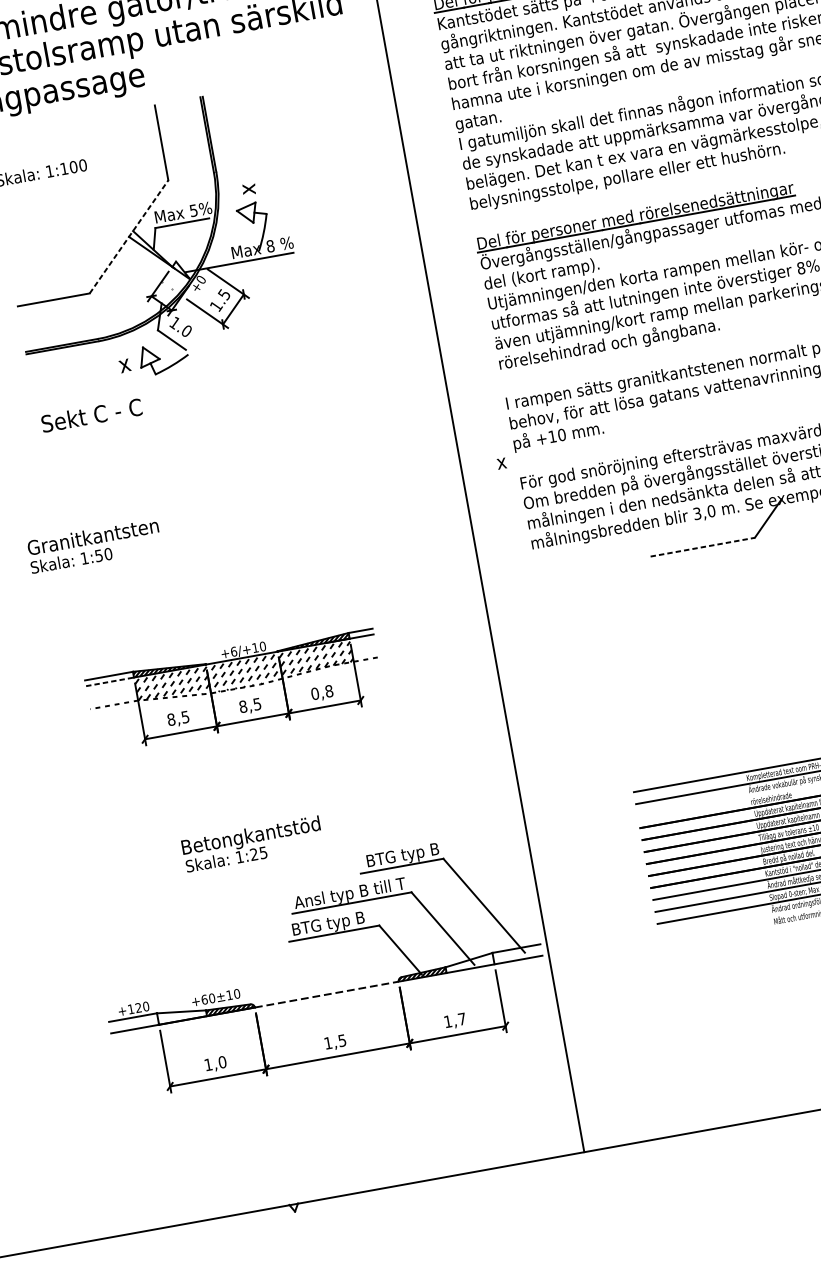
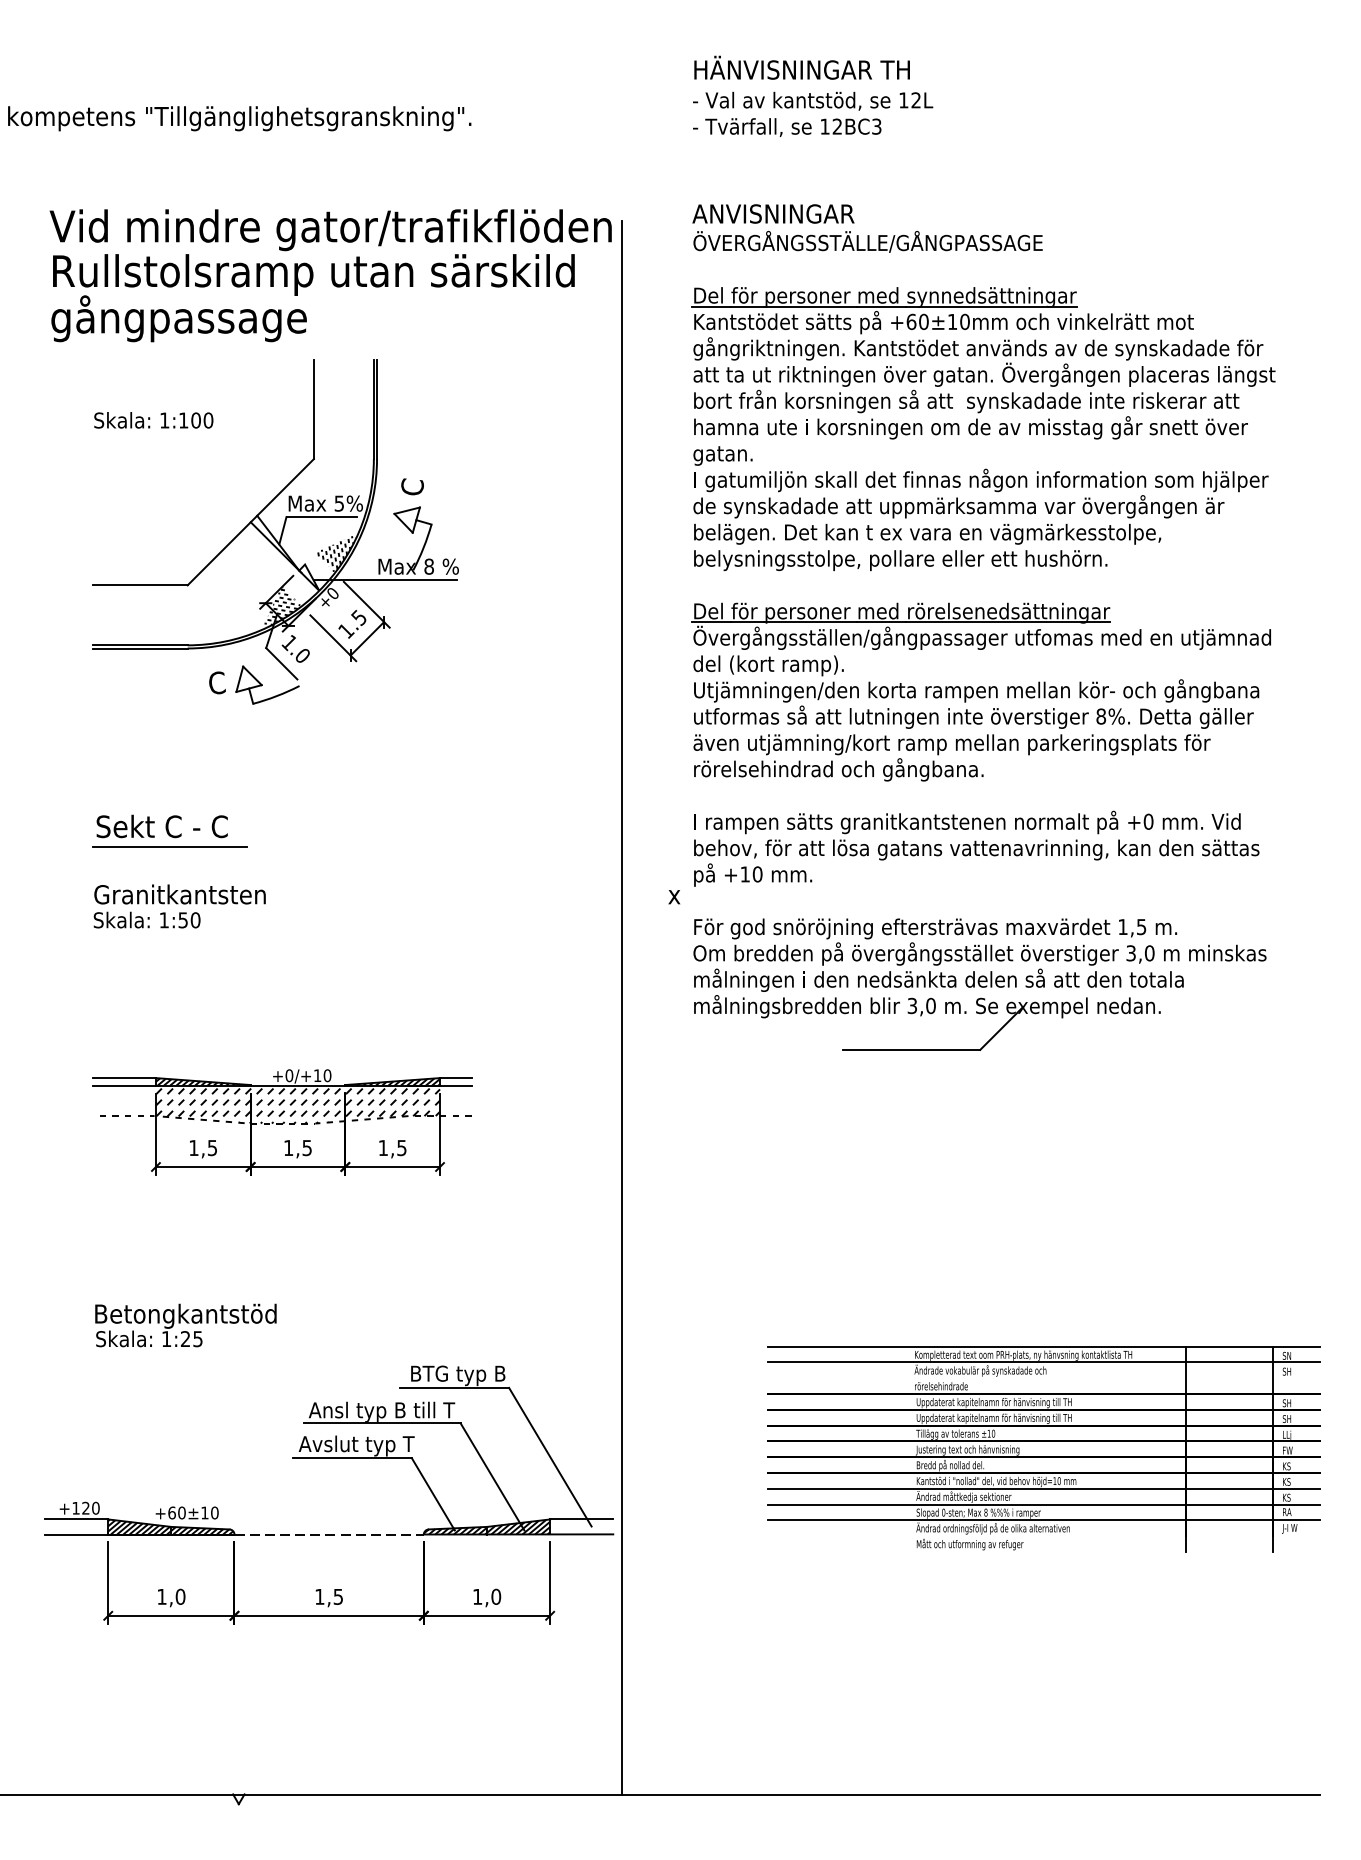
text: (247, 188) -> (412, 487), x -> C
line: (129, 236) -> (251, 521), dashed -> solid
hatch: (199, 248) -> (337, 553), added
hatch: (164, 298) -> (282, 608), added
text: (124, 363) -> (216, 682), x -> C
text: (91, 415) -> (161, 826), moved
line: (111, 494) -> (169, 847), added
text: (94, 545) -> (179, 906), moved
line: (702, 546) -> (911, 1049), dashed -> solid
text: (234, 651) -> (289, 1075), +6/+10 -> +0/+10
line: (110, 681) -> (124, 1085), dashed -> solid
text: (322, 692) -> (392, 1147), 0,8 -> 1,5
text: (243, 706) -> (288, 1147), 8,5 -> 1,5
text: (170, 719) -> (193, 1147), 8,5 -> 1,5
text: (252, 844) -> (185, 1325), moved
text: (335, 923) -> (356, 1445), BTG typ B -> Avslut typ T
hatch: (469, 962) -> (518, 1526), added
hatch: (181, 1014) -> (139, 1526), added
text: (462, 1018) -> (496, 1596), 1,7 -> 1,0

